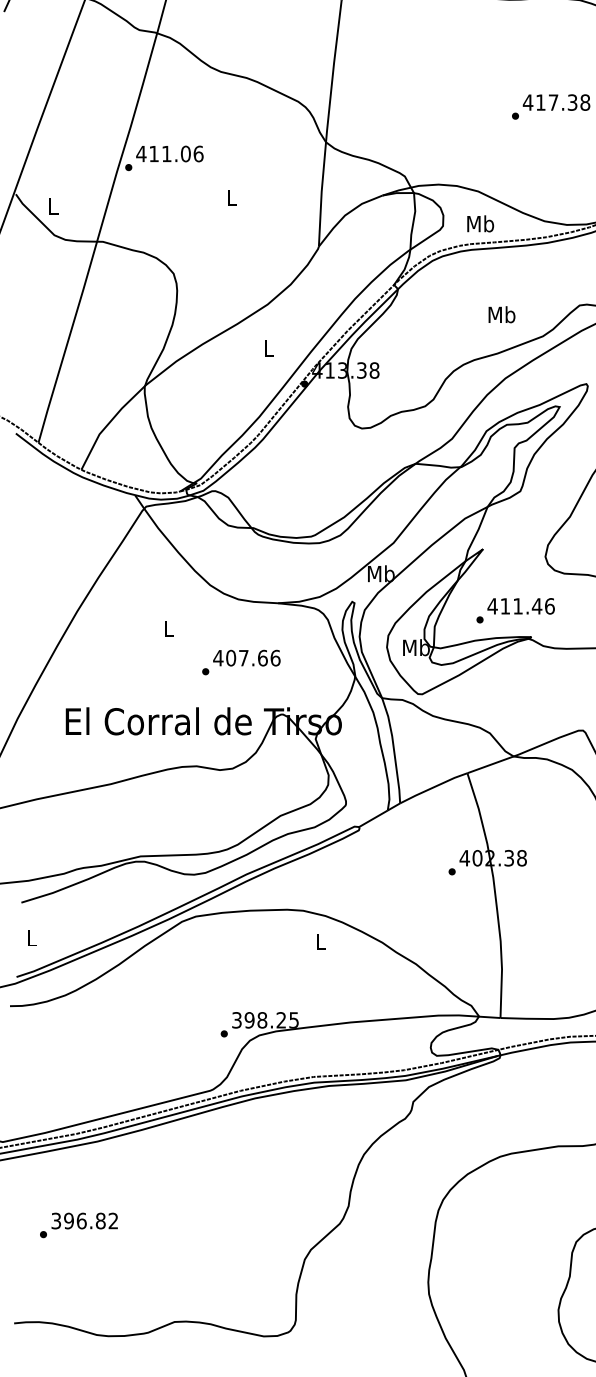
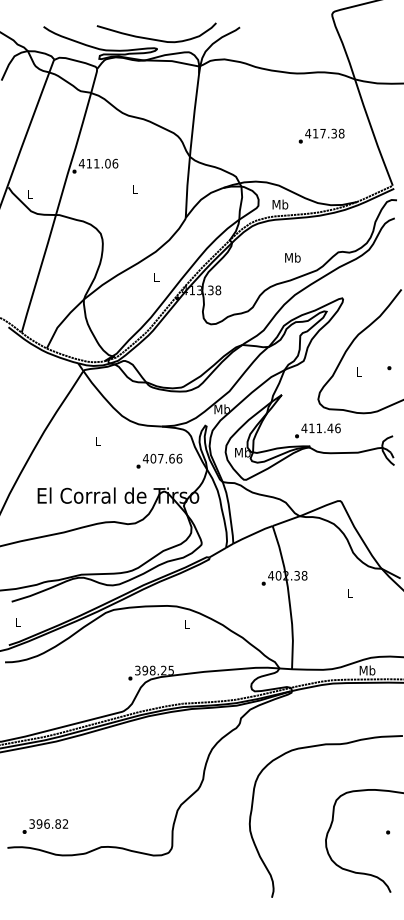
text: (514, 609) -> (317, 430), moved
text: (241, 661) -> (159, 460), moved
text: (79, 1225) -> (45, 826), moved

